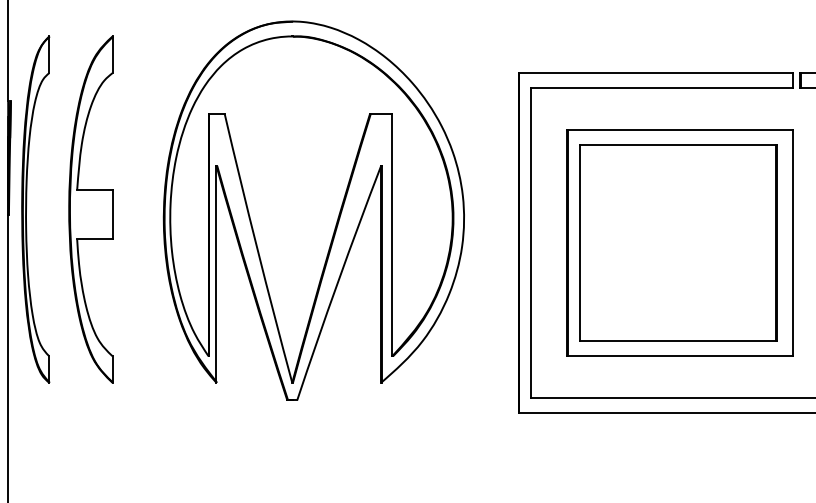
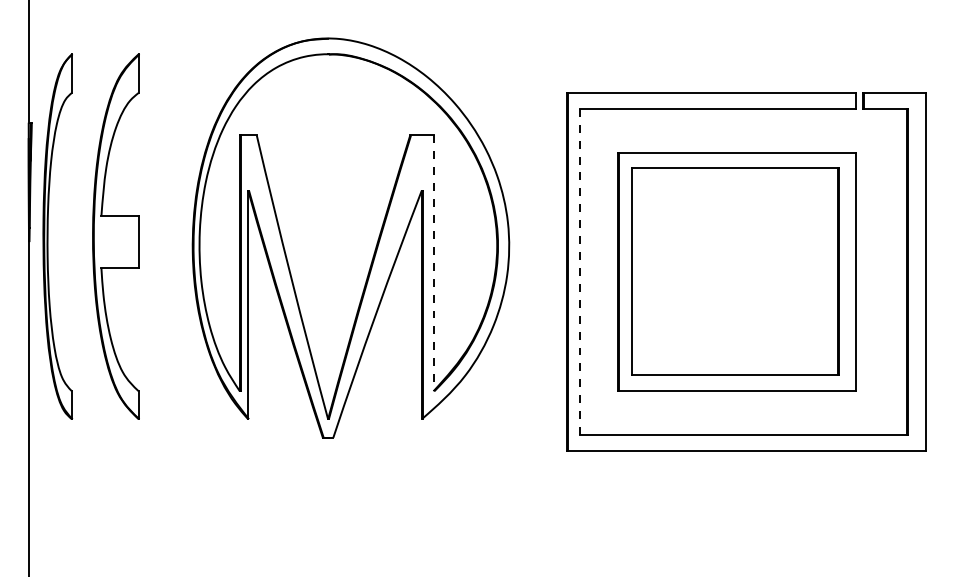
line: (392, 235) -> (433, 263), solid -> dashed
line: (530, 242) -> (579, 271), solid -> dashed

